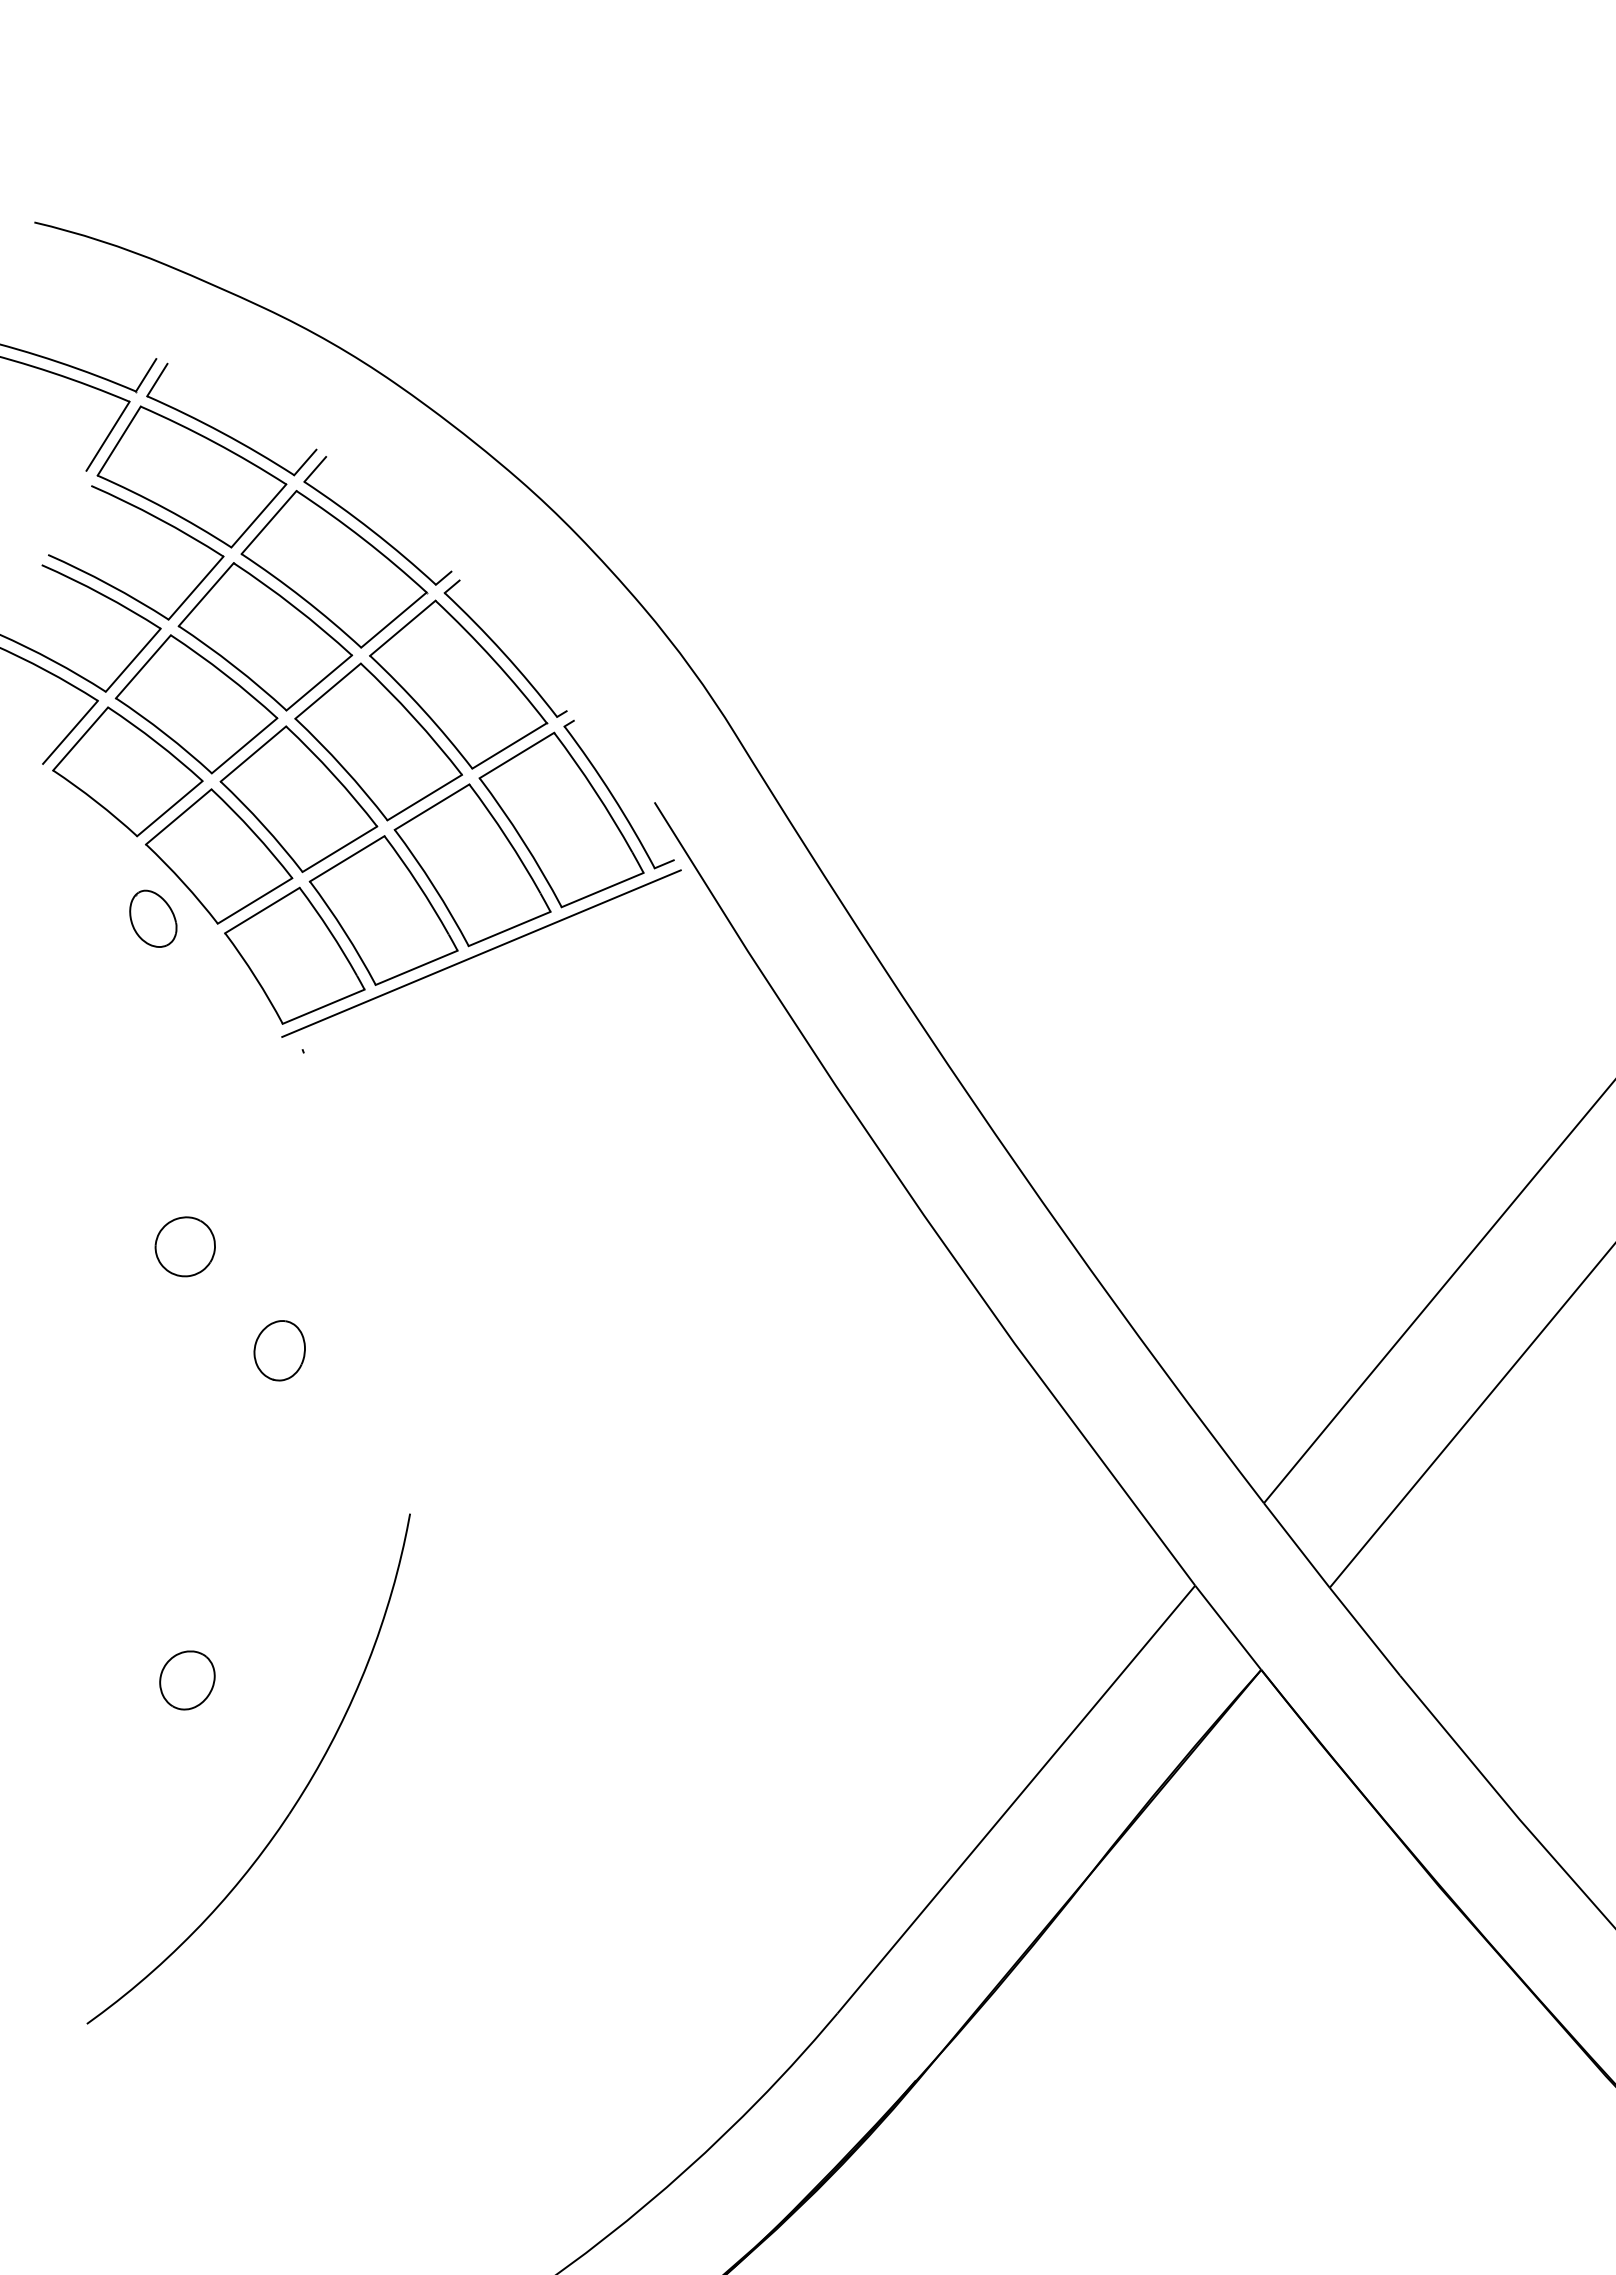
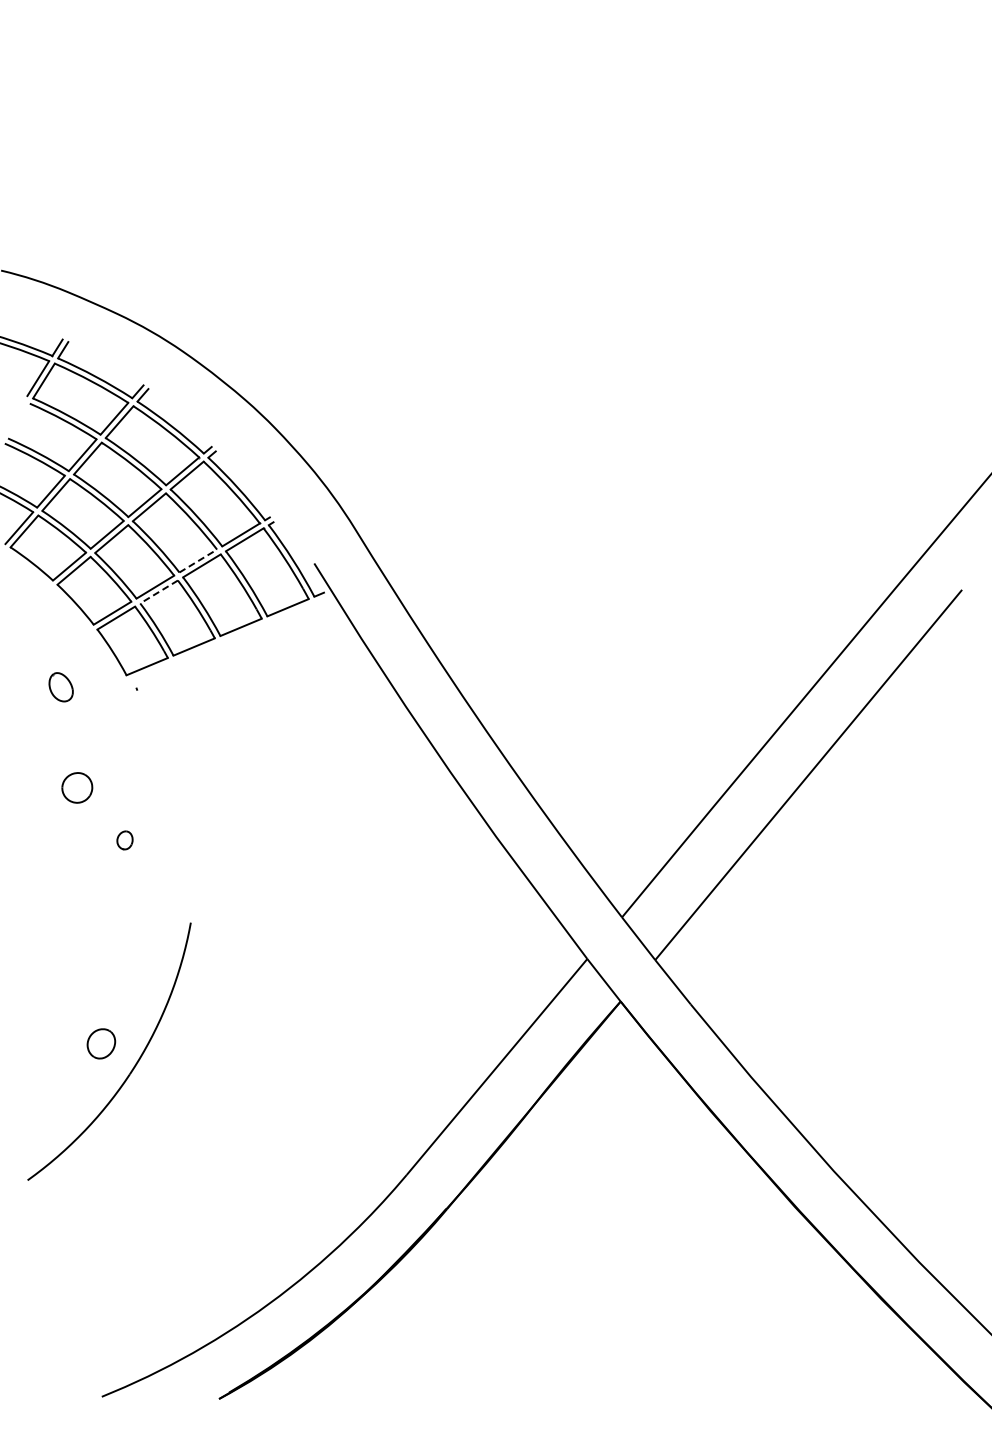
line: (425, 796) -> (198, 560), solid -> dashed
line: (346, 859) -> (158, 592), solid -> dashed
part: (151, 919) -> (60, 687), moved
line: (480, 952) -> (226, 639), removed
part: (278, 1350) -> (124, 840), size x0.6
part: (187, 1679) -> (101, 1043), moved

